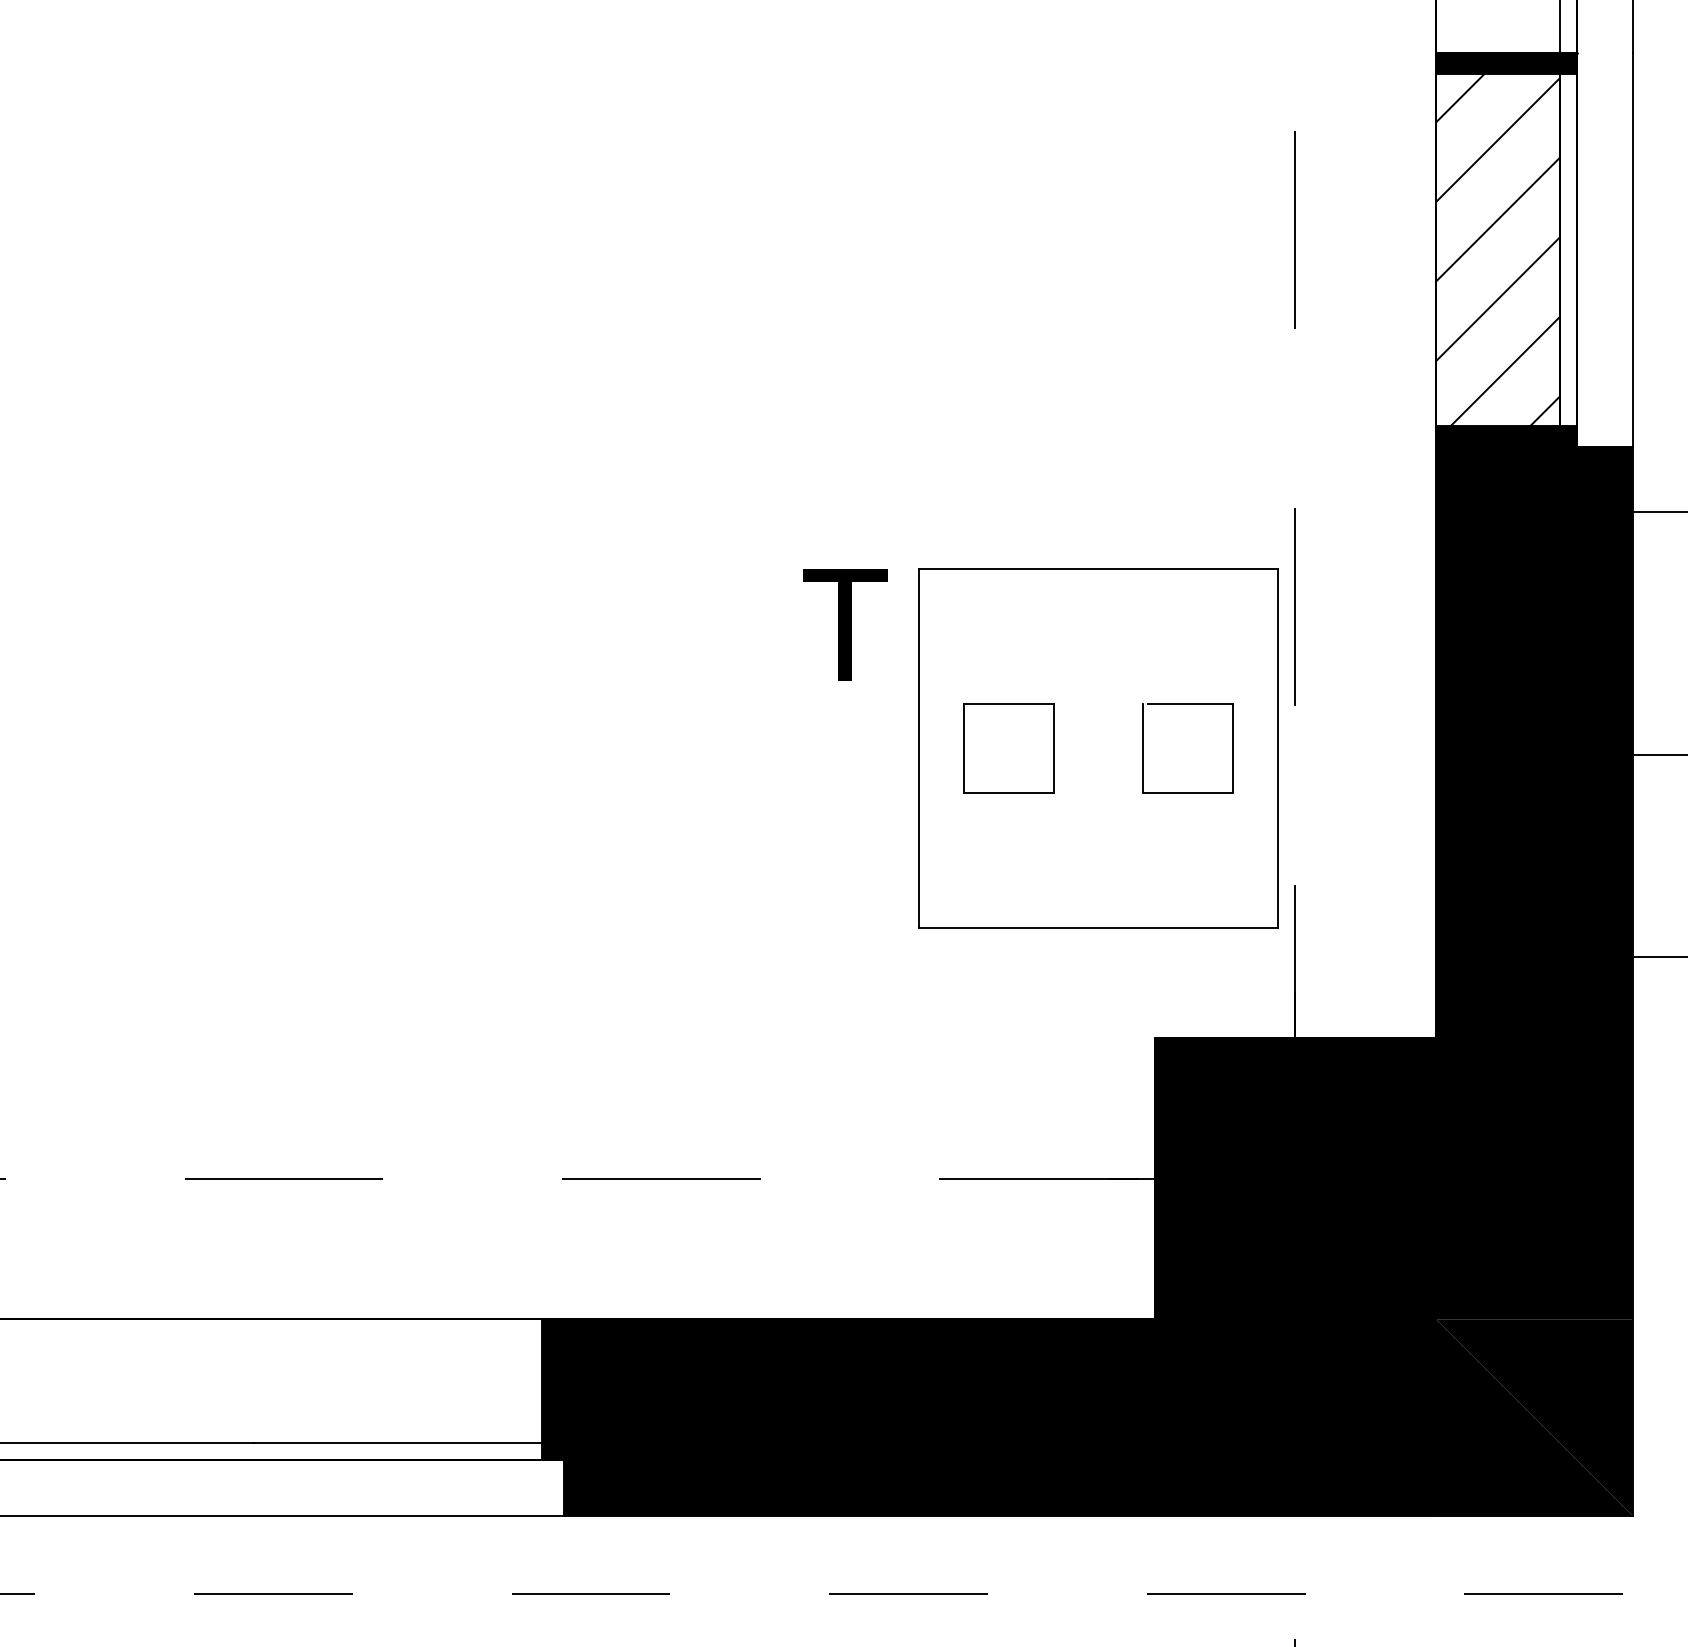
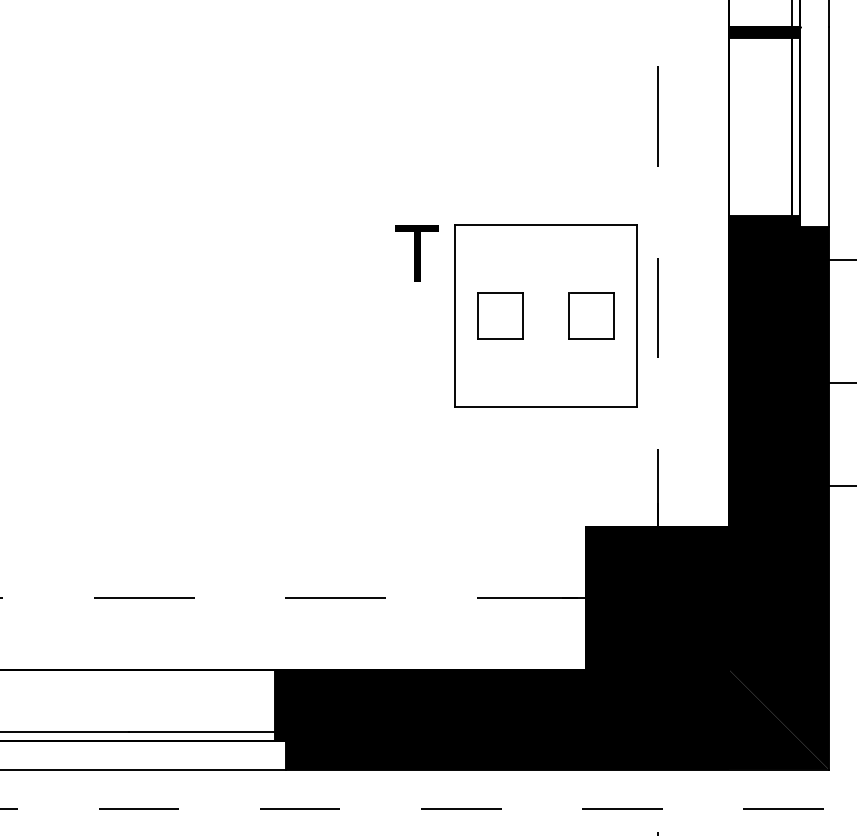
hatch: (1496, 249) -> (759, 126), removed
part: (1041, 747) -> (516, 315), moved

